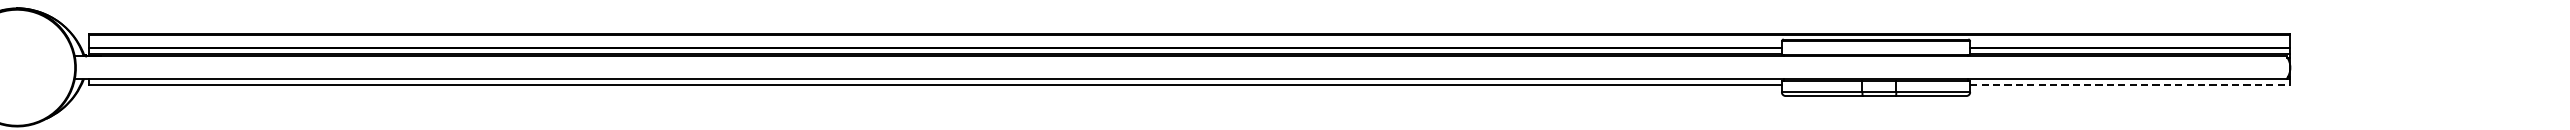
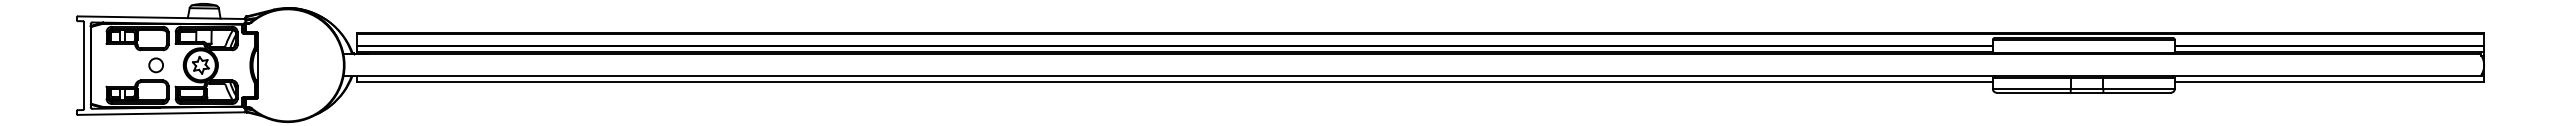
line: (2130, 84) -> (2329, 81), dashed -> solid

